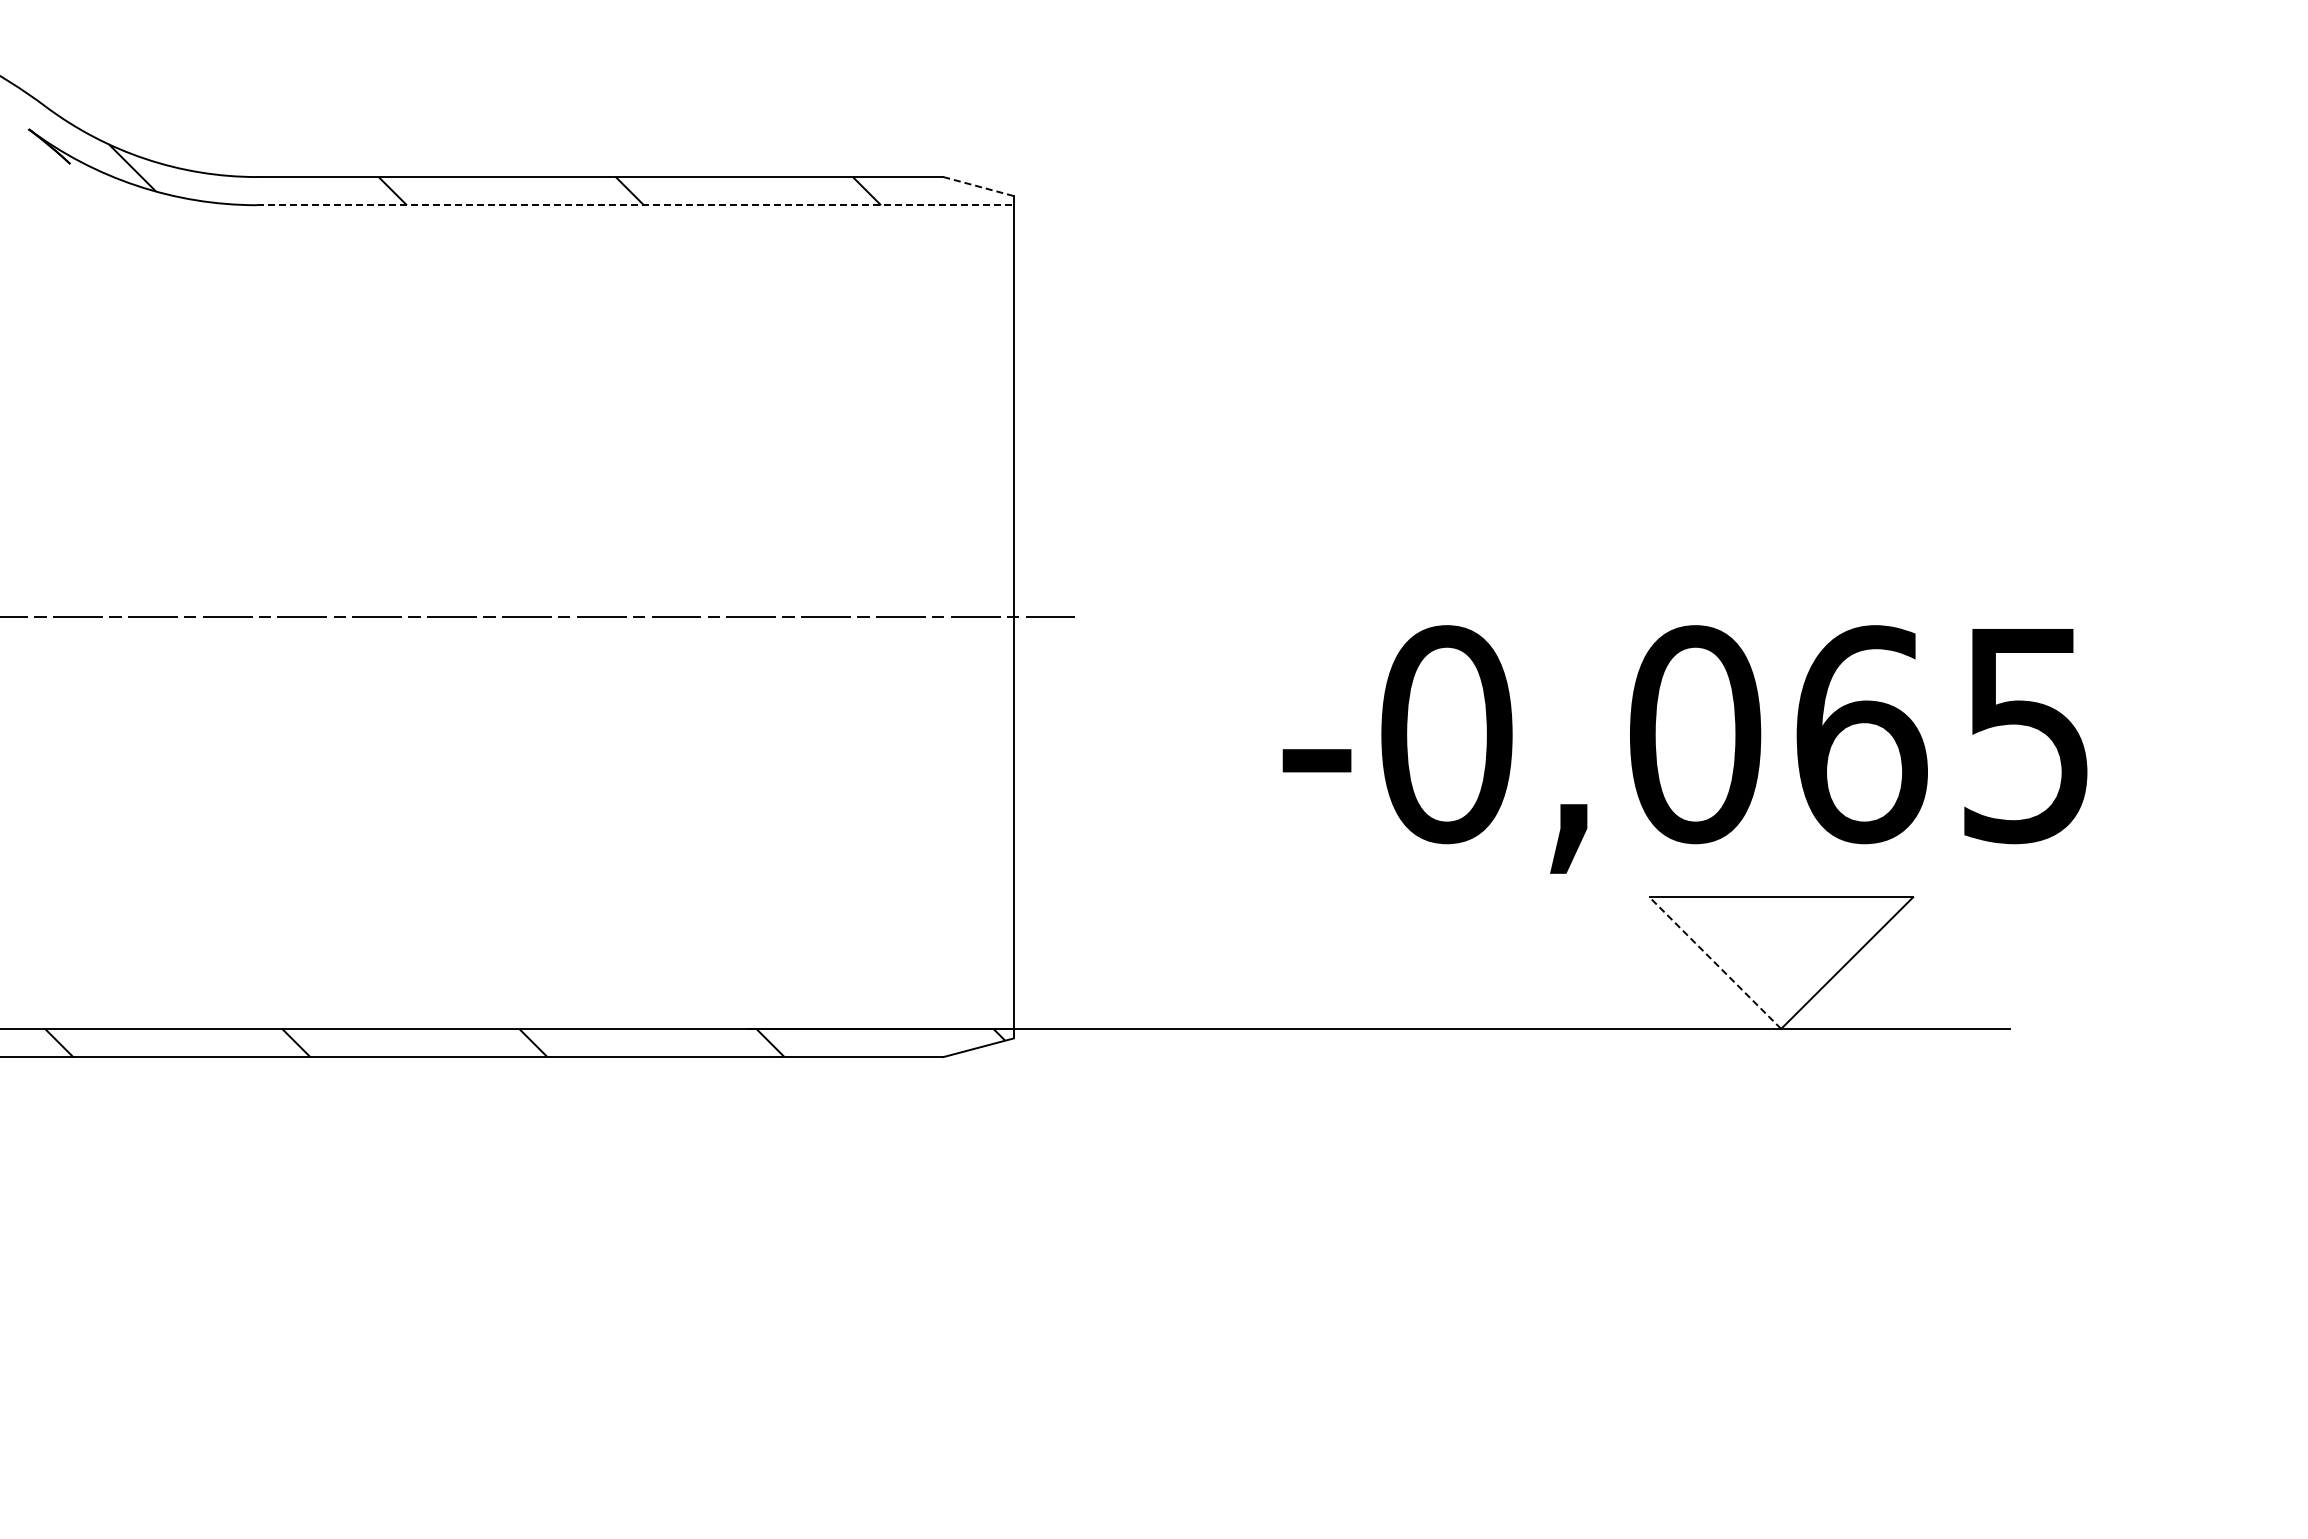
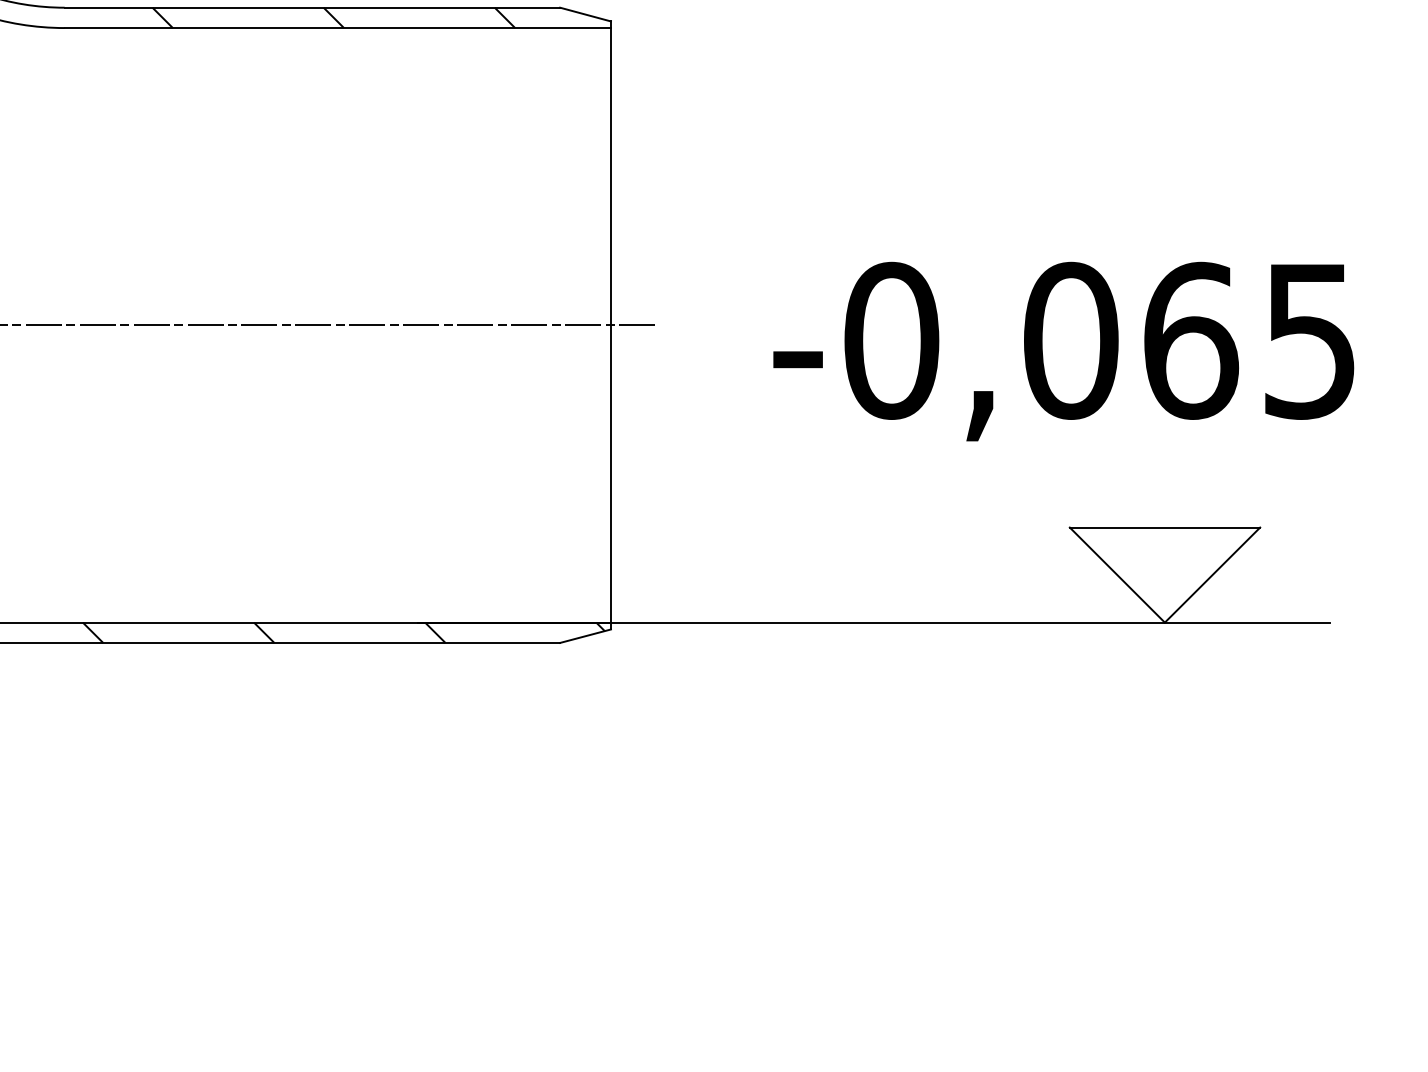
line: (978, 186) -> (585, 14), dashed -> solid
line: (635, 205) -> (337, 28), dashed -> solid
text: (1684, 749) -> (1063, 351), moved
line: (1715, 962) -> (1117, 574), dashed -> solid

